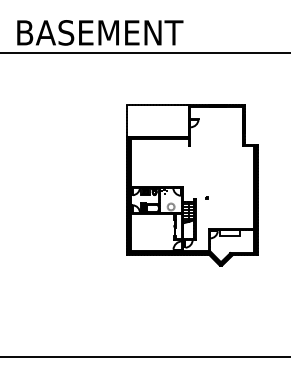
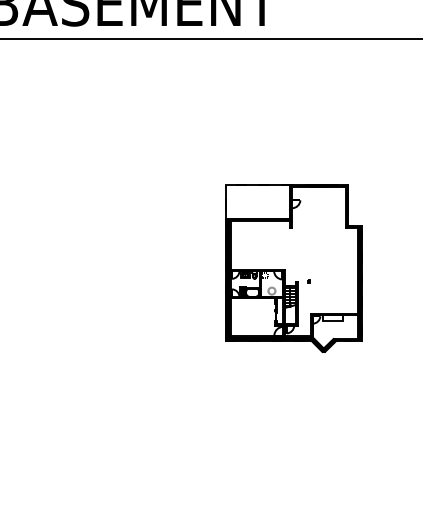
part: (192, 185) -> (294, 268), size x0.6

